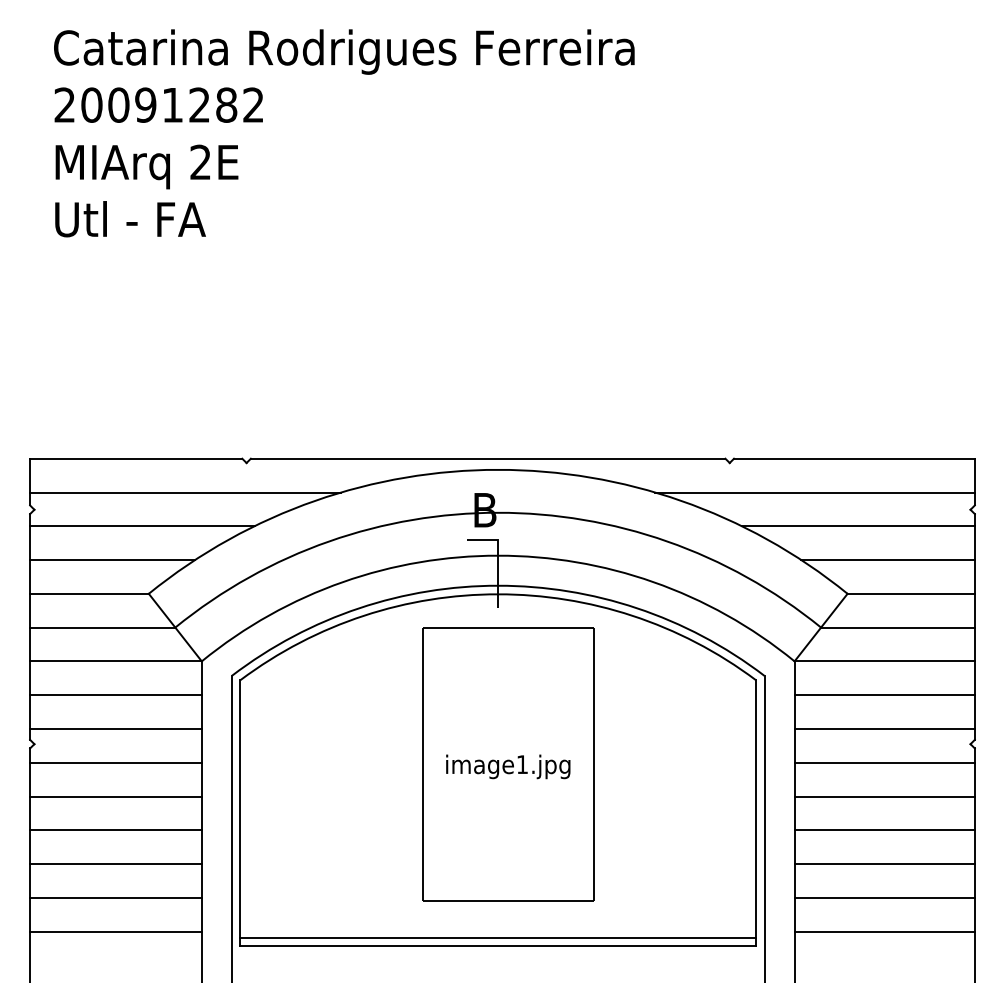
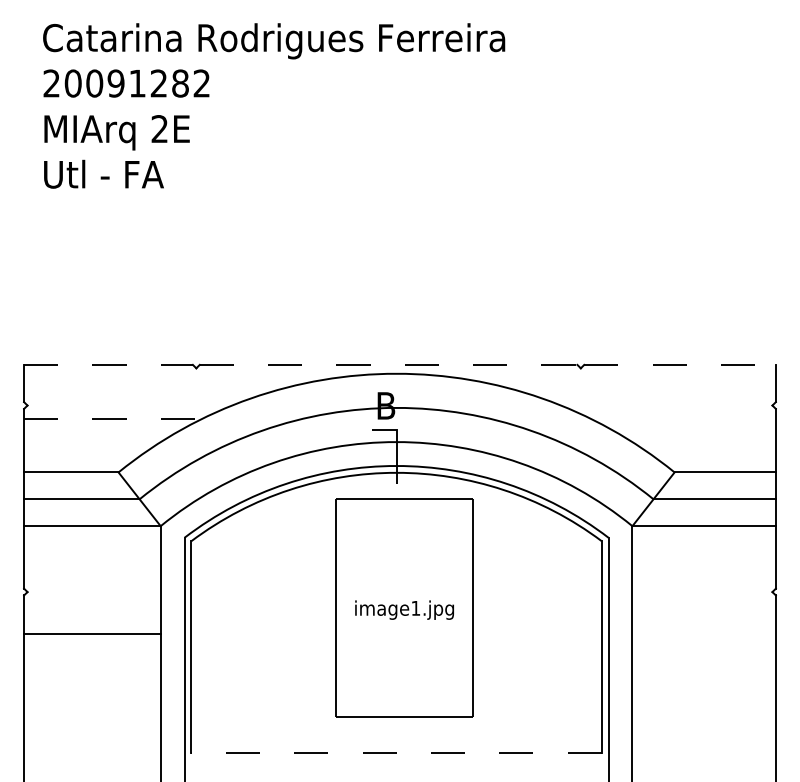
line: (136, 458) -> (108, 364), solid -> dashed
line: (488, 458) -> (388, 364), solid -> dashed
line: (854, 458) -> (680, 364), solid -> dashed
line: (185, 492) -> (147, 391), removed
line: (814, 492) -> (648, 391), removed
line: (142, 526) -> (113, 418), solid -> dashed
line: (857, 526) -> (682, 418), removed
line: (112, 560) -> (89, 445), removed
line: (887, 560) -> (706, 445), removed
line: (115, 695) -> (92, 553), removed
line: (884, 695) -> (703, 553), removed
line: (115, 728) -> (92, 579), removed
line: (884, 728) -> (703, 579), removed
line: (115, 762) -> (92, 606), removed
line: (884, 762) -> (703, 606), removed
line: (884, 796) -> (703, 633), removed
line: (115, 830) -> (92, 660), removed
line: (884, 830) -> (703, 660), removed
line: (115, 864) -> (92, 687), removed
line: (884, 864) -> (703, 687), removed
line: (115, 897) -> (92, 714), removed
line: (884, 897) -> (703, 714), removed
line: (115, 931) -> (92, 741), removed
line: (884, 931) -> (703, 741), removed
line: (497, 937) -> (396, 745), removed
line: (498, 946) -> (396, 753), solid -> dashed

